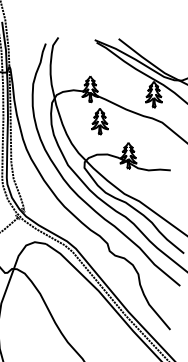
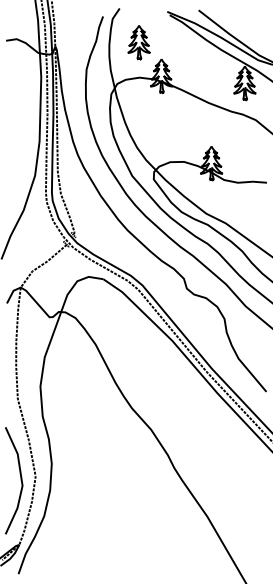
part: (99, 121) -> (138, 42), moved

